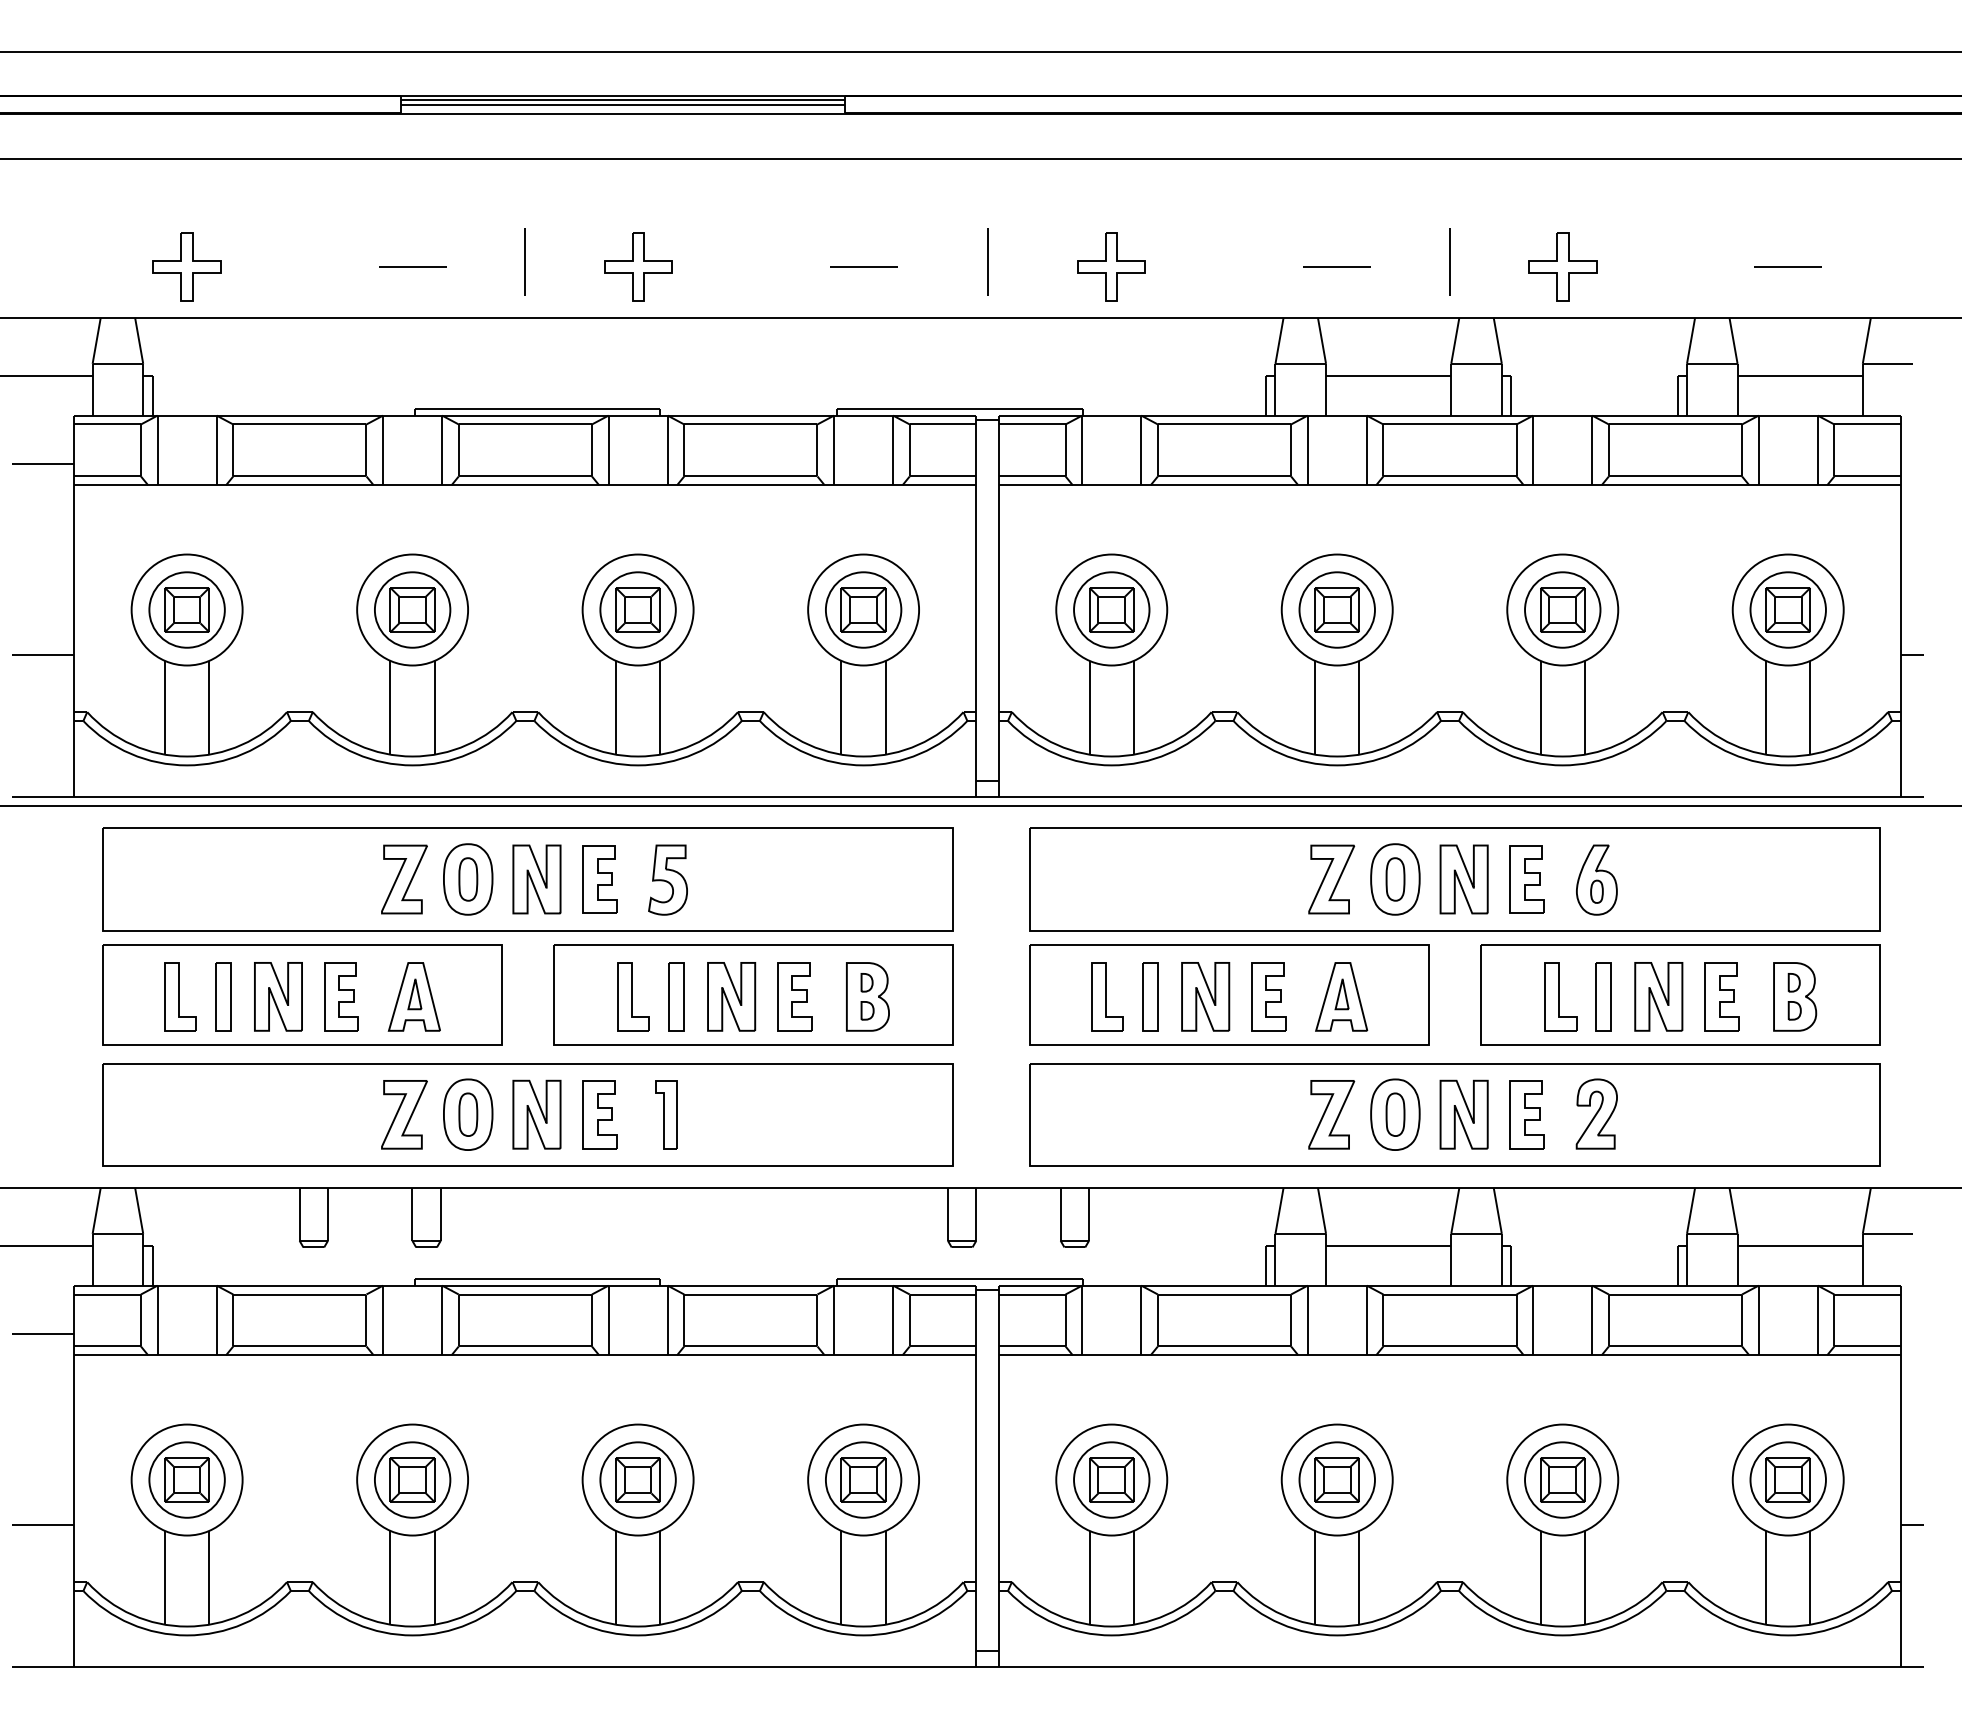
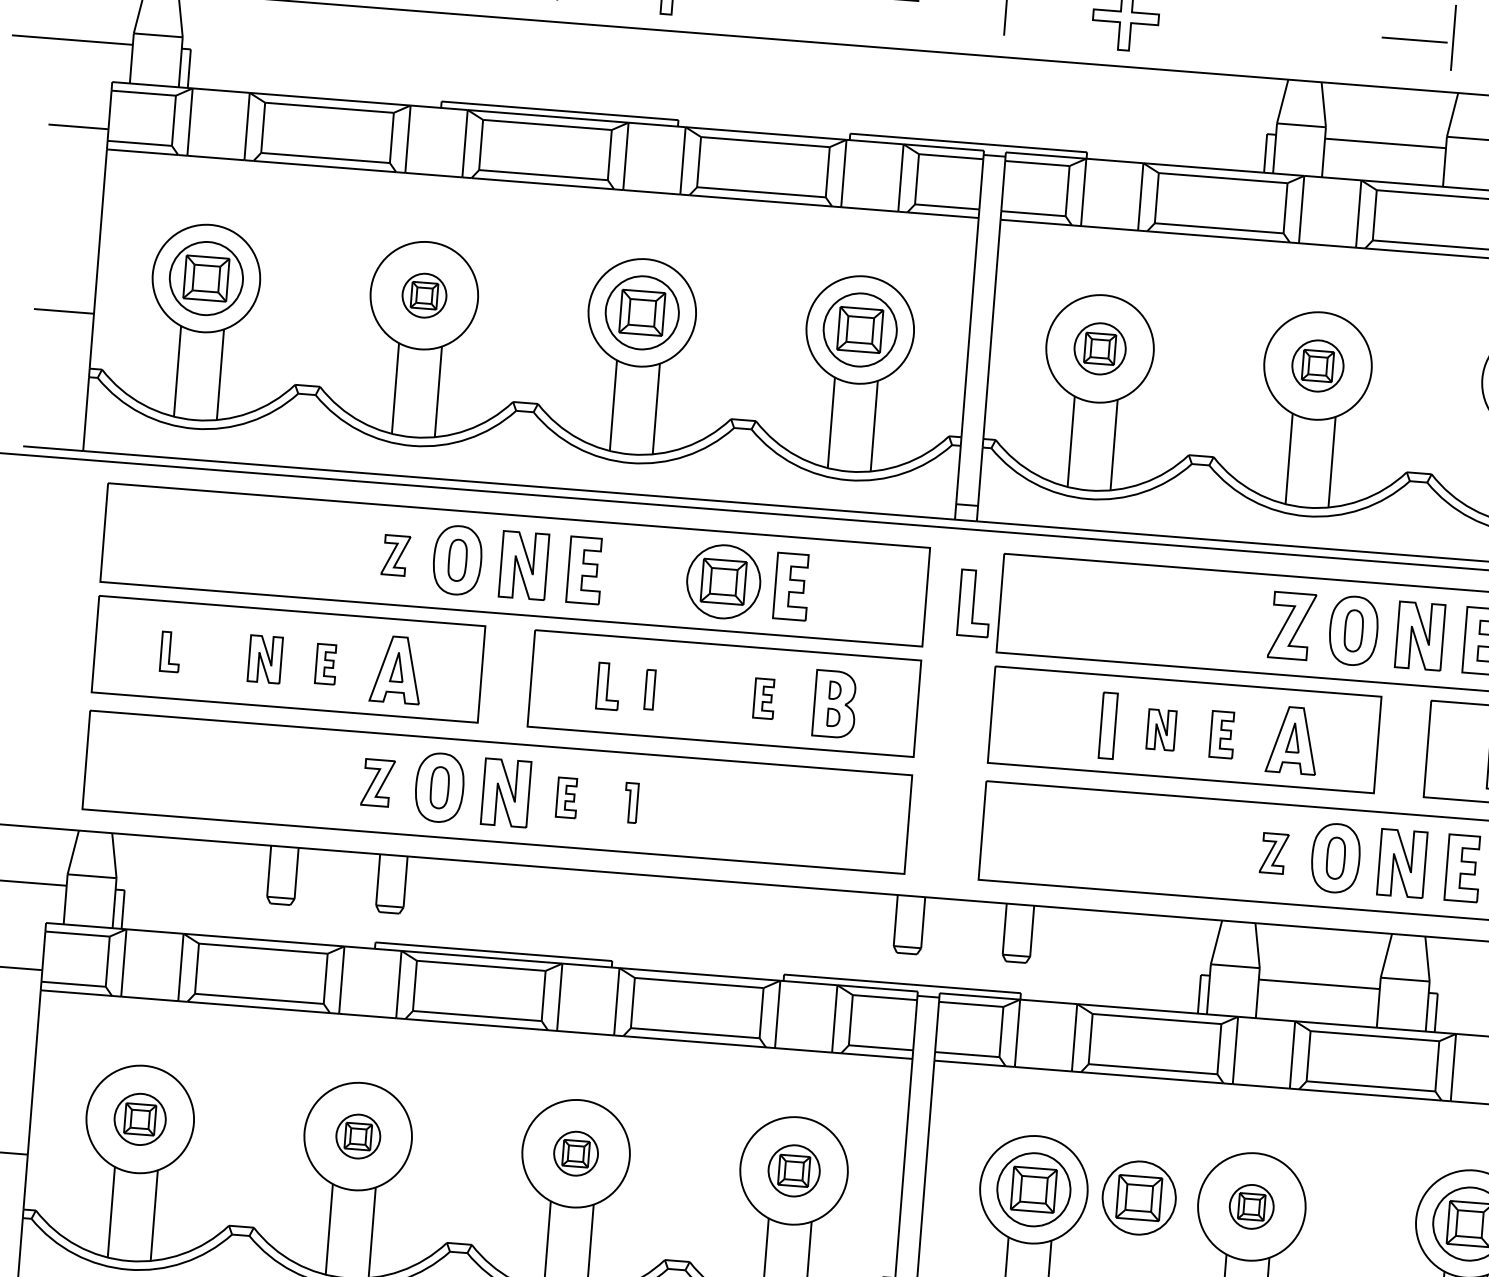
line: (1336, 266) -> (1413, 39), moved
part: (412, 609) -> (424, 295), size x0.6
part: (1111, 609) -> (1099, 348), size x0.7
part: (1336, 609) -> (1317, 365), size x0.7
part: (404, 879) -> (396, 555), size x0.6
part: (667, 879) -> (650, 575), removed
part: (743, 879) -> (723, 581), added
part: (813, 879) -> (791, 586), added
part: (180, 996) -> (170, 651), size x0.6
part: (223, 996) -> (212, 654), removed
part: (278, 996) -> (265, 659), size x0.7
part: (341, 996) -> (326, 663), size x0.6
part: (633, 996) -> (608, 686), size x0.7
part: (676, 996) -> (650, 689), size x0.6
part: (731, 996) -> (703, 693), removed
part: (794, 996) -> (764, 698), size x0.6
part: (1107, 996) -> (974, 603), moved
part: (1205, 996) -> (1161, 729), size x0.6
part: (1268, 996) -> (1222, 734), size x0.7
part: (404, 1114) -> (378, 782), size x0.7
part: (599, 1114) -> (566, 797), size x0.6
part: (666, 1114) -> (631, 802), size x0.6
part: (1331, 1114) -> (1274, 853), size x0.6
part: (186, 1479) -> (139, 1118), size x0.7
part: (412, 1479) -> (358, 1136), size x0.6
part: (637, 1479) -> (575, 1153), size x0.6
part: (863, 1479) -> (794, 1170), size x0.7
part: (1220, 1479) -> (1139, 1197), added
part: (1336, 1479) -> (1251, 1206), size x0.6

